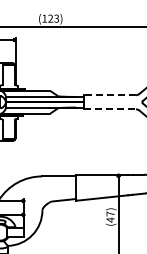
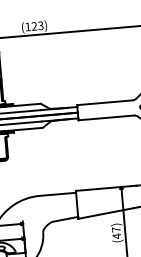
line: (110, 95) -> (105, 103), dashed -> solid
line: (110, 109) -> (106, 118), dashed -> solid

